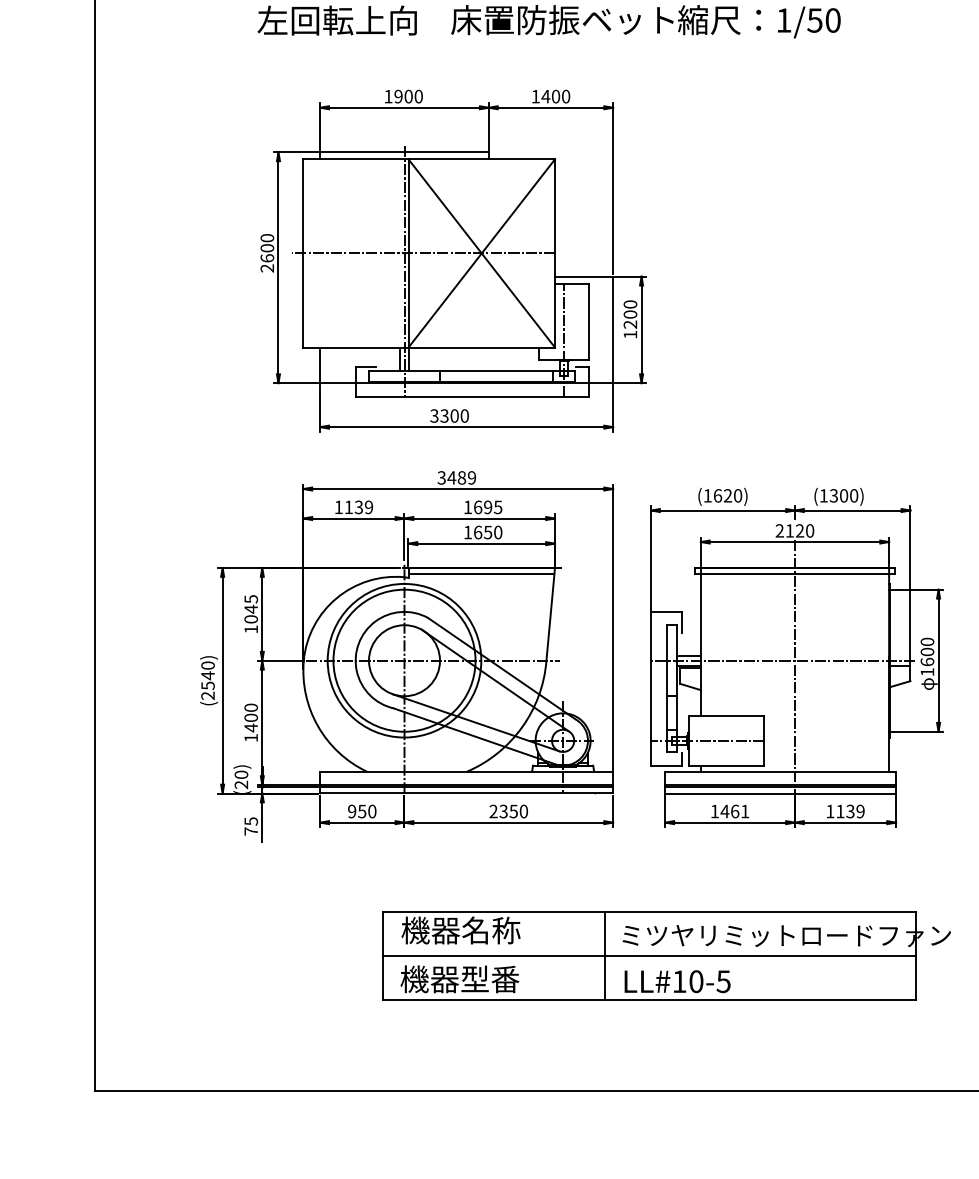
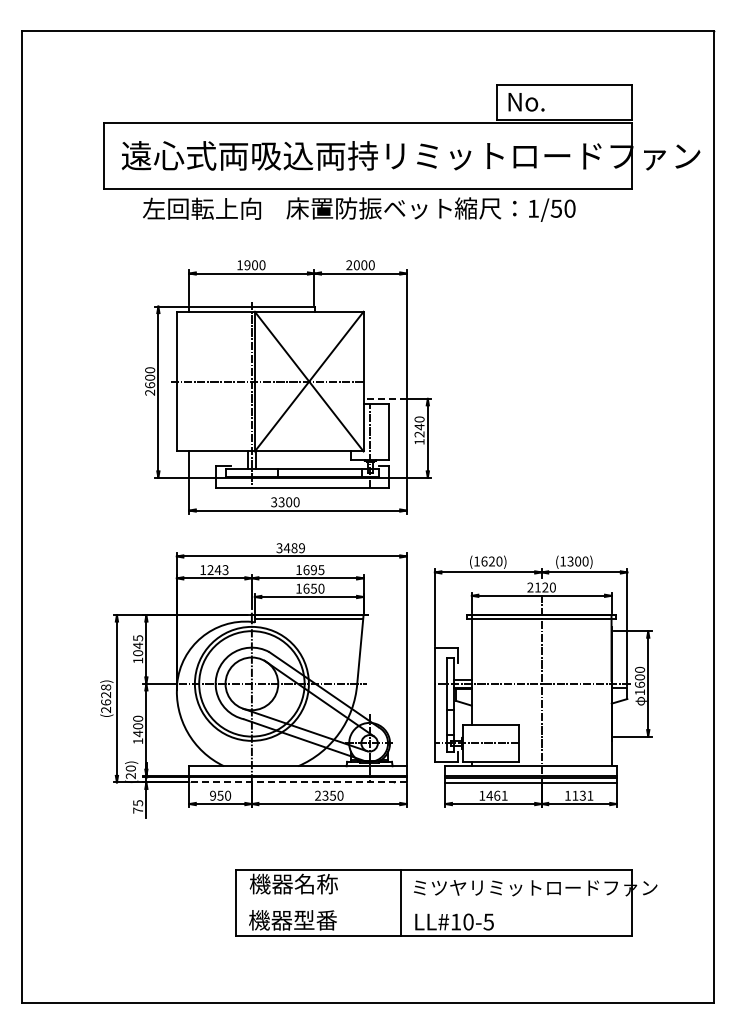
text: (541, 96) -> (353, 265), 1400 -> 2000
line: (584, 276) -> (385, 398), solid -> dashed
text: (630, 313) -> (419, 426), 1200 -> 1240
text: (358, 507) -> (217, 570), 1139 -> 1243
text: (208, 675) -> (106, 694), (2540) -> (2628)
line: (467, 793) -> (298, 782), solid -> dashed
text: (860, 811) -> (590, 795), 1139 -> 1131
line: (649, 956) -> (433, 903), removed

